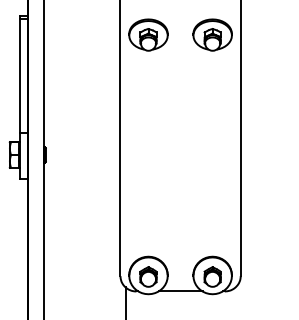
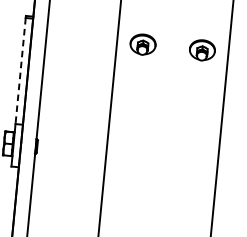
part: (148, 34) -> (143, 44), size x0.7
part: (212, 34) -> (202, 49), size x0.7
line: (20, 76) -> (20, 71), solid -> dashed

